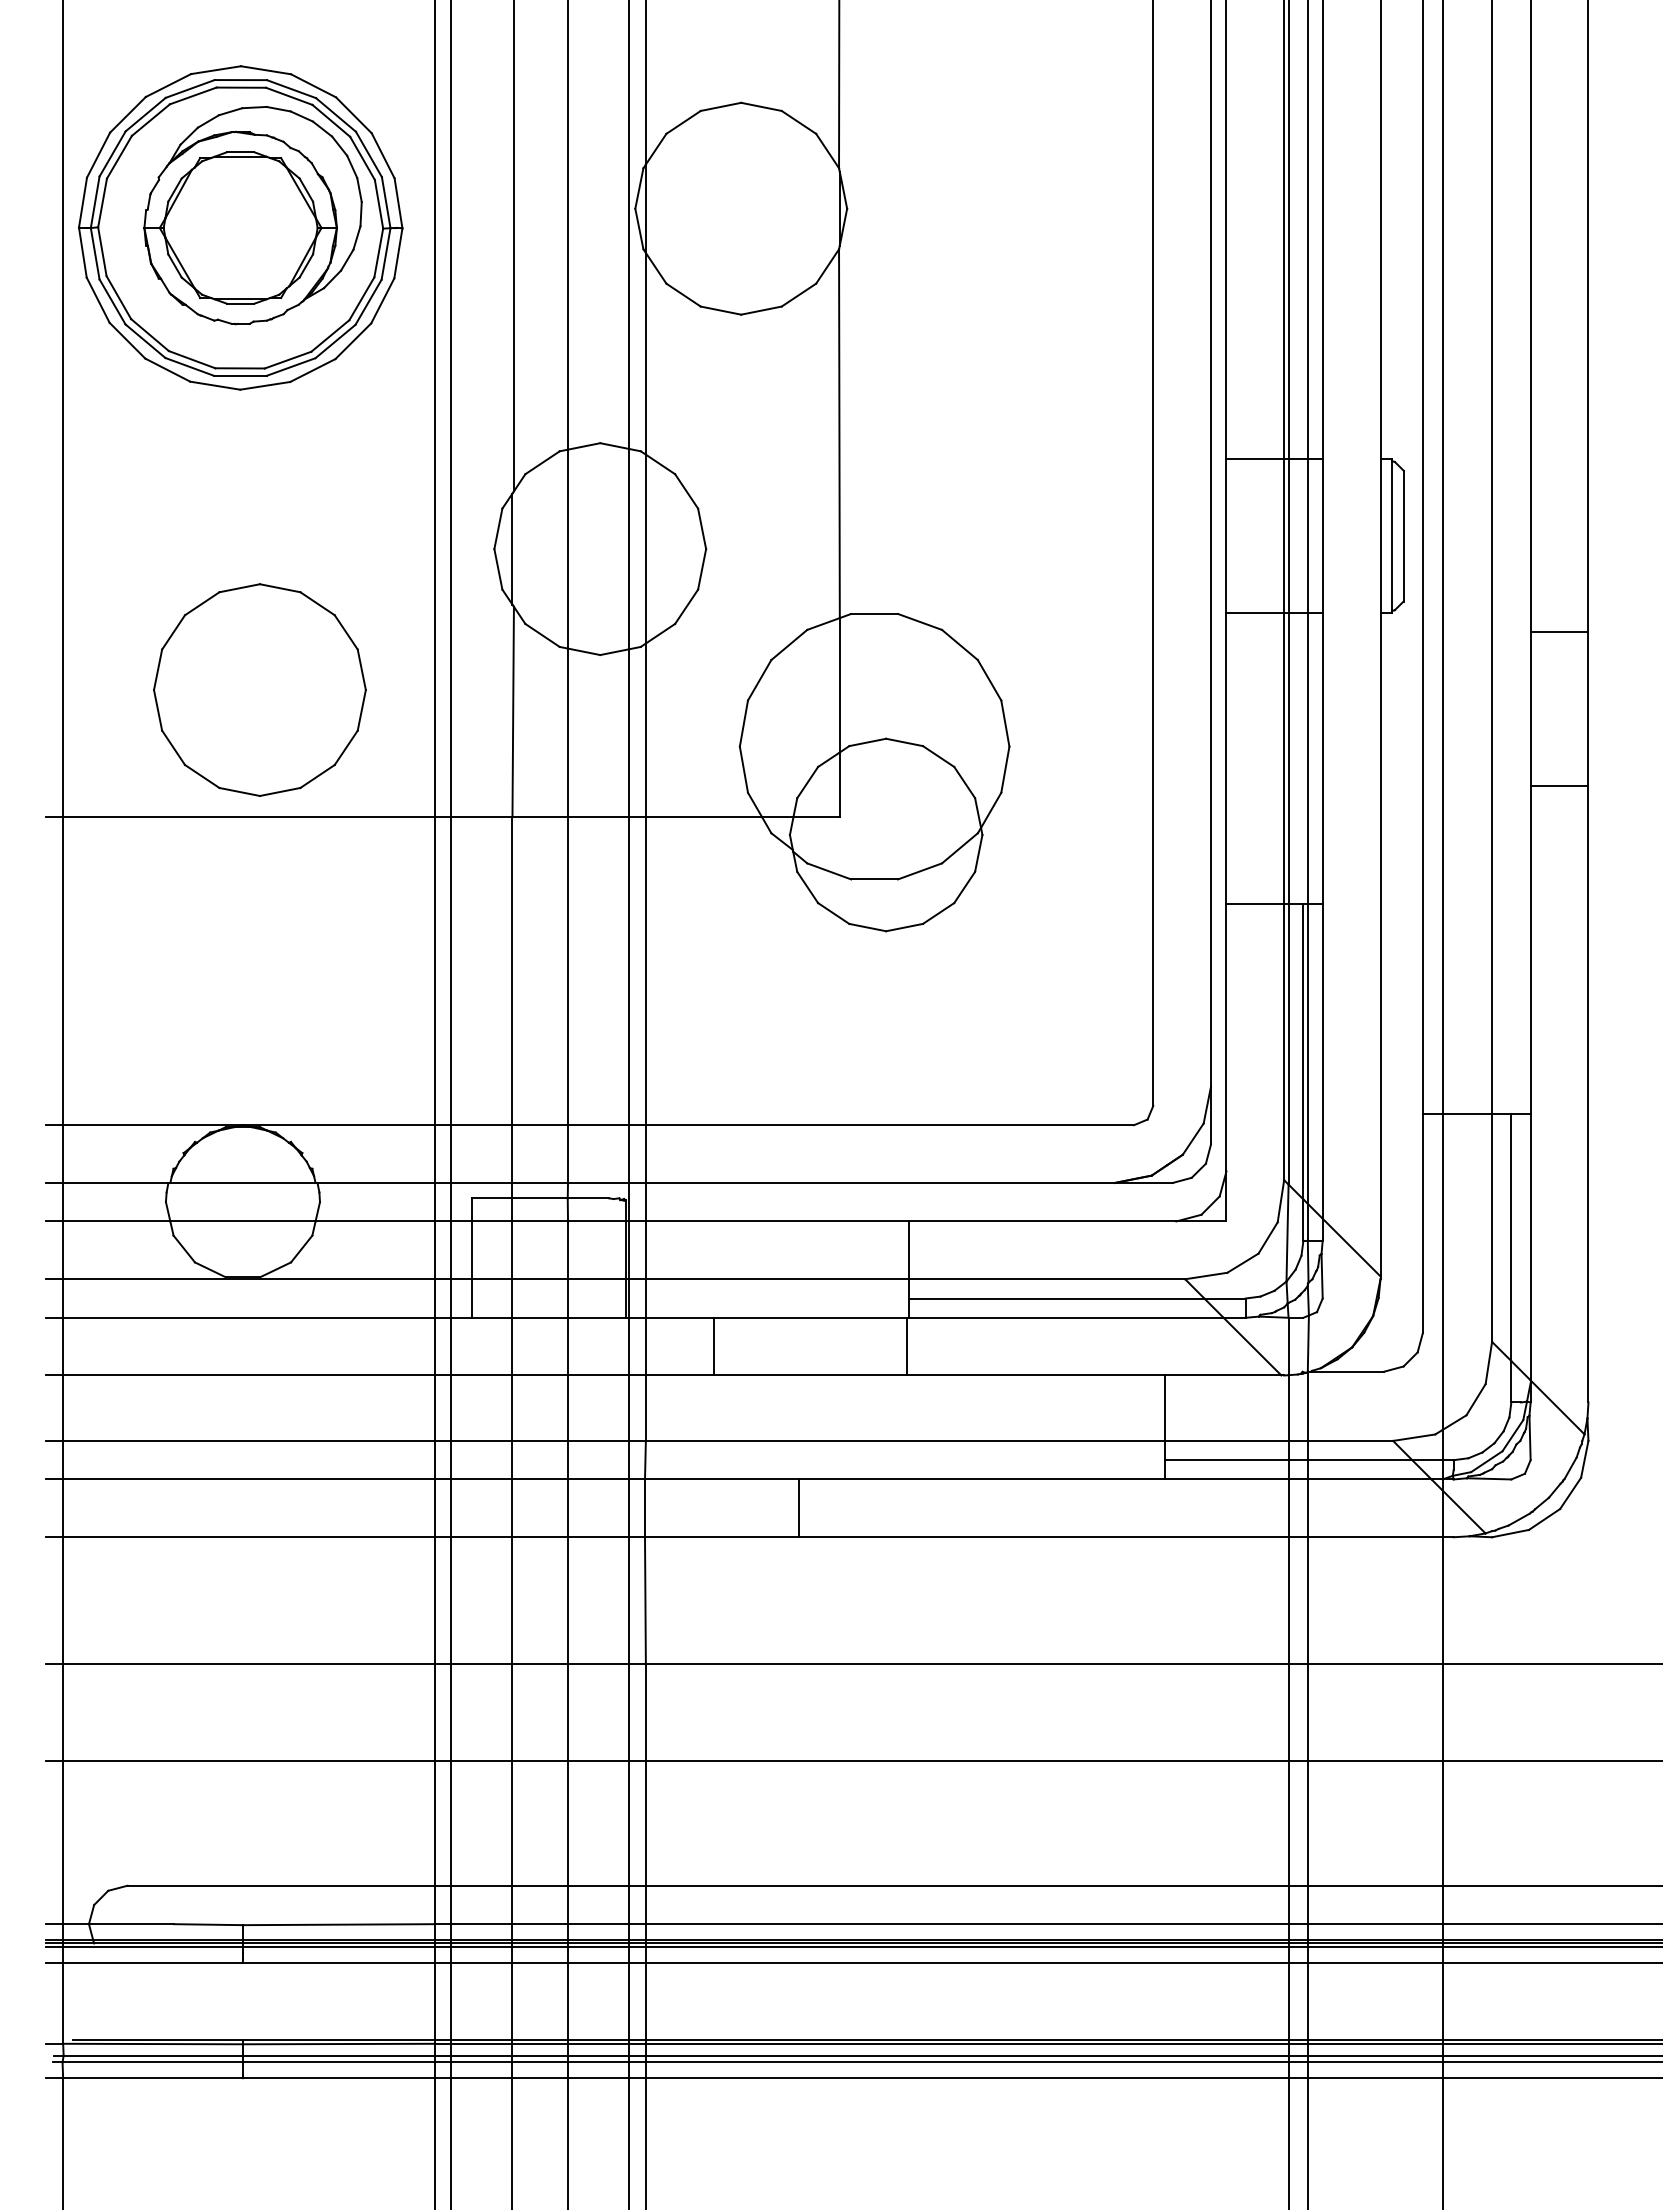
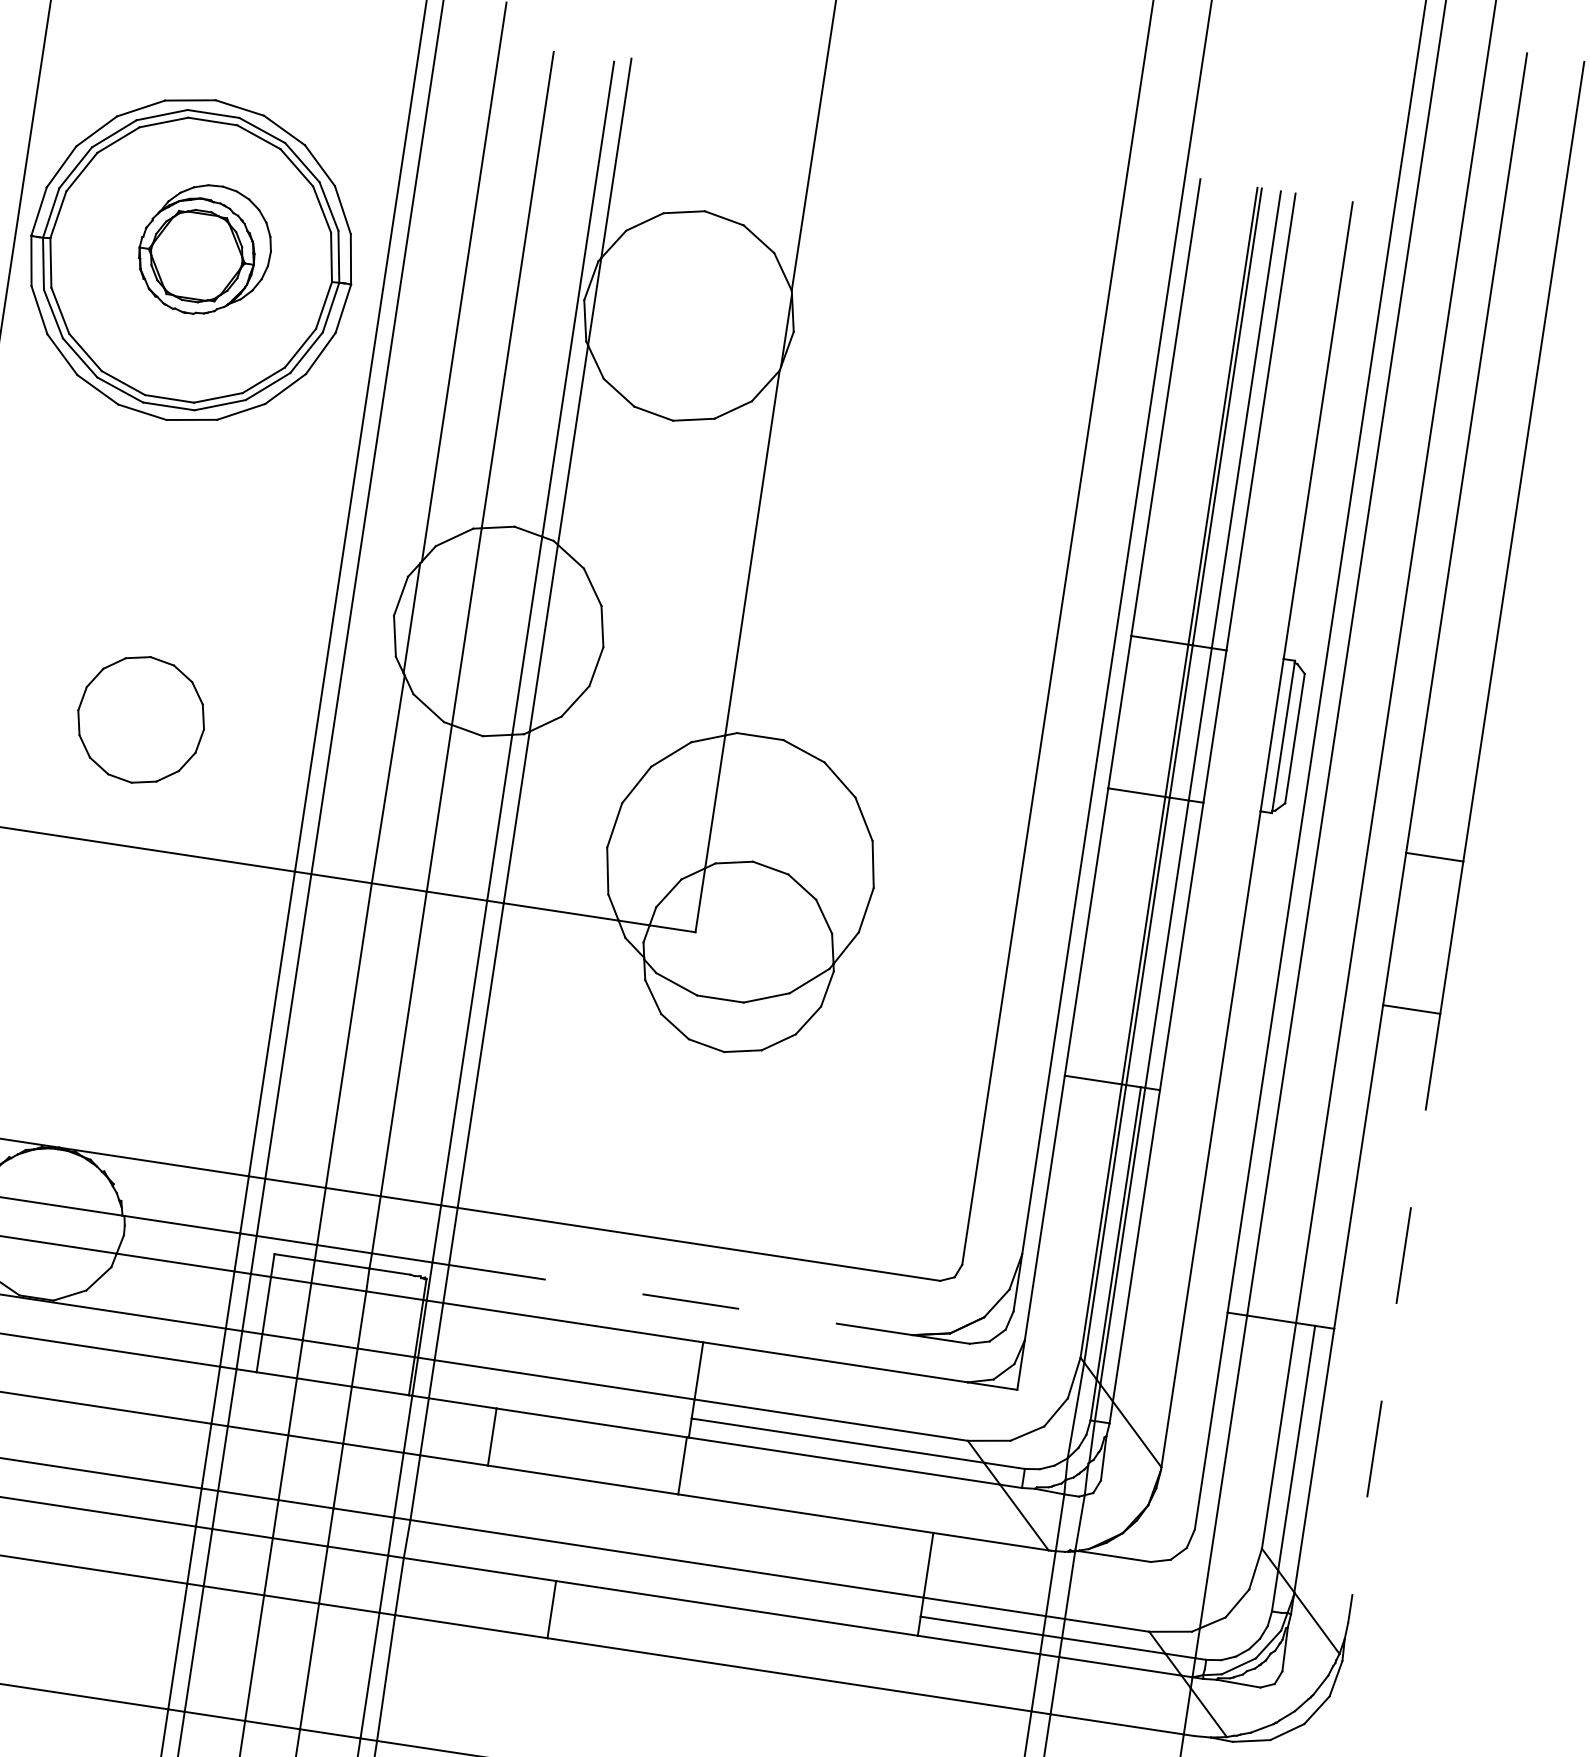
part: (252, 215) -> (204, 249), size x0.6
part: (259, 689) -> (140, 719), size x0.6
line: (1588, 1094) -> (1394, 1318), solid -> dashed
line: (880, 1183) -> (680, 1300), solid -> dashed

